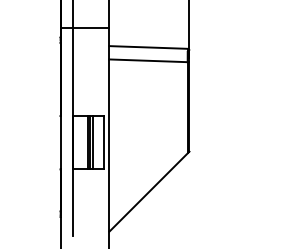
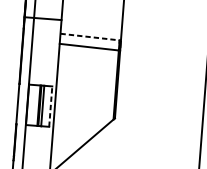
line: (149, 47) -> (90, 37), solid -> dashed
line: (103, 142) -> (50, 106), solid -> dashed

